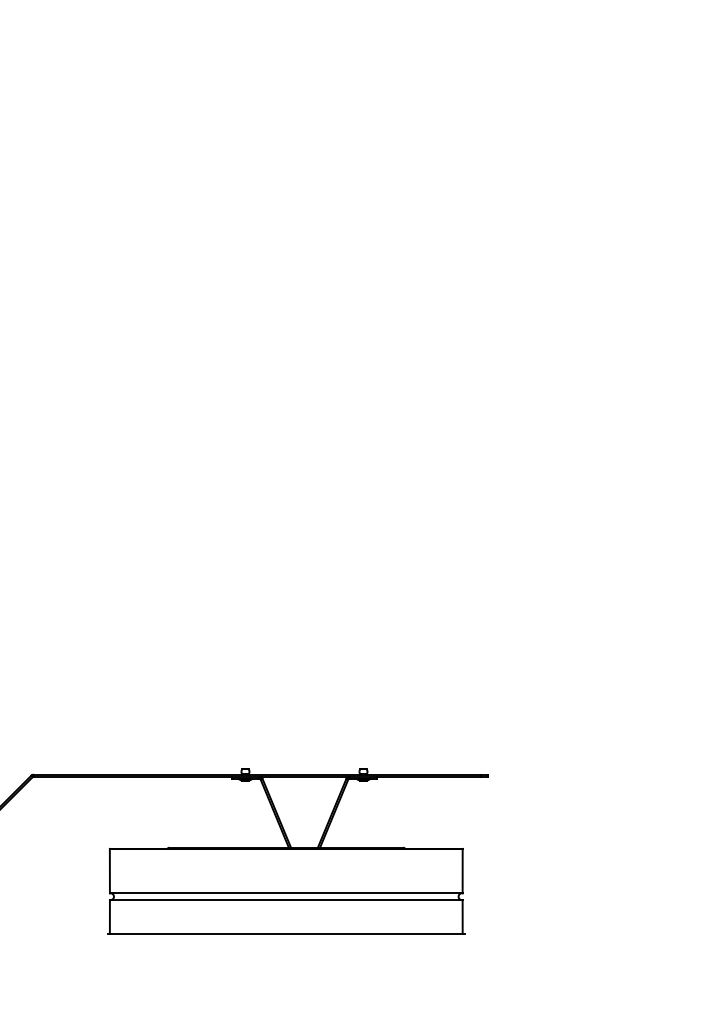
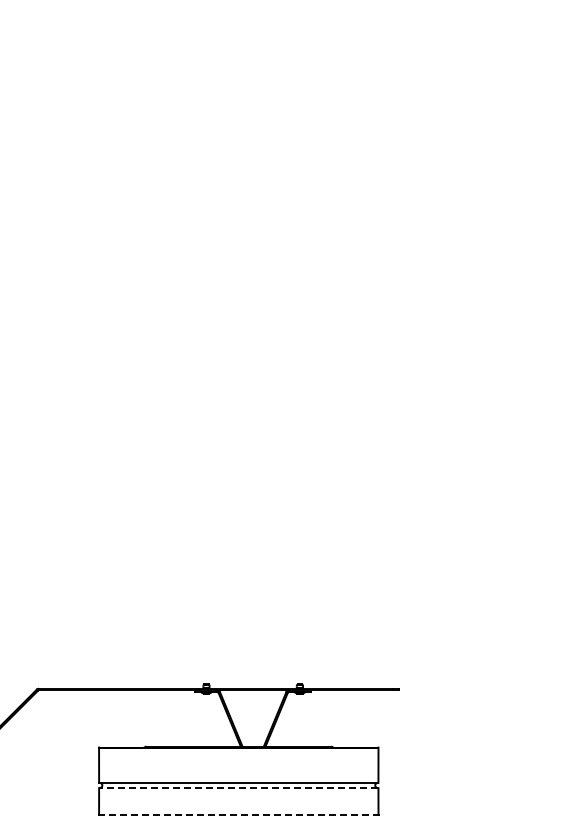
line: (285, 900) -> (238, 788), solid -> dashed
line: (287, 934) -> (239, 815), solid -> dashed

